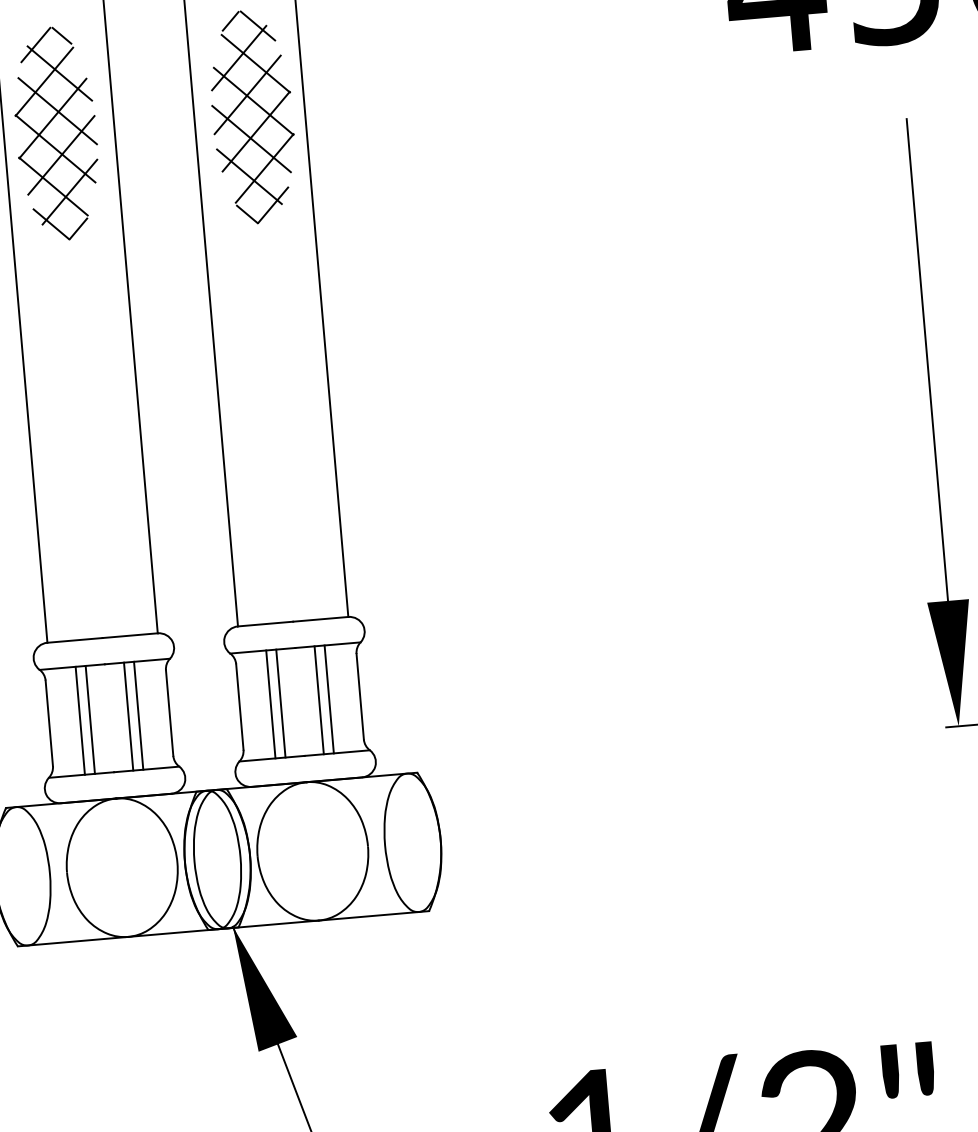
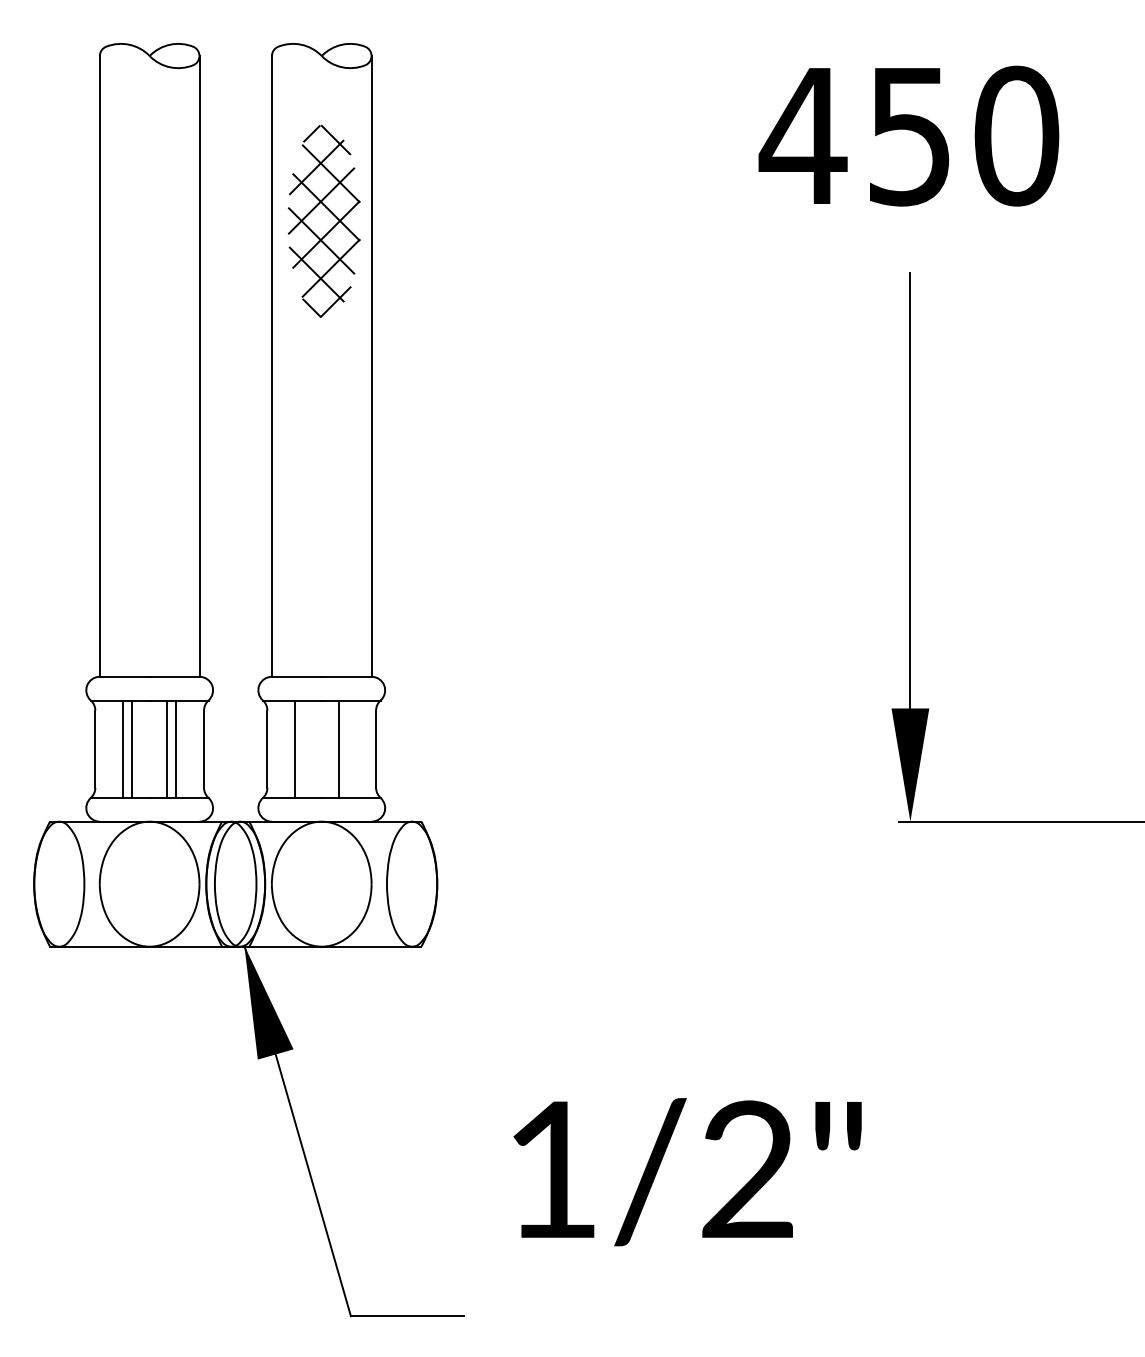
hatch: (56, 134) -> (147, 221), removed
line: (329, 698) -> (348, 748), removed
line: (280, 702) -> (304, 748), removed

